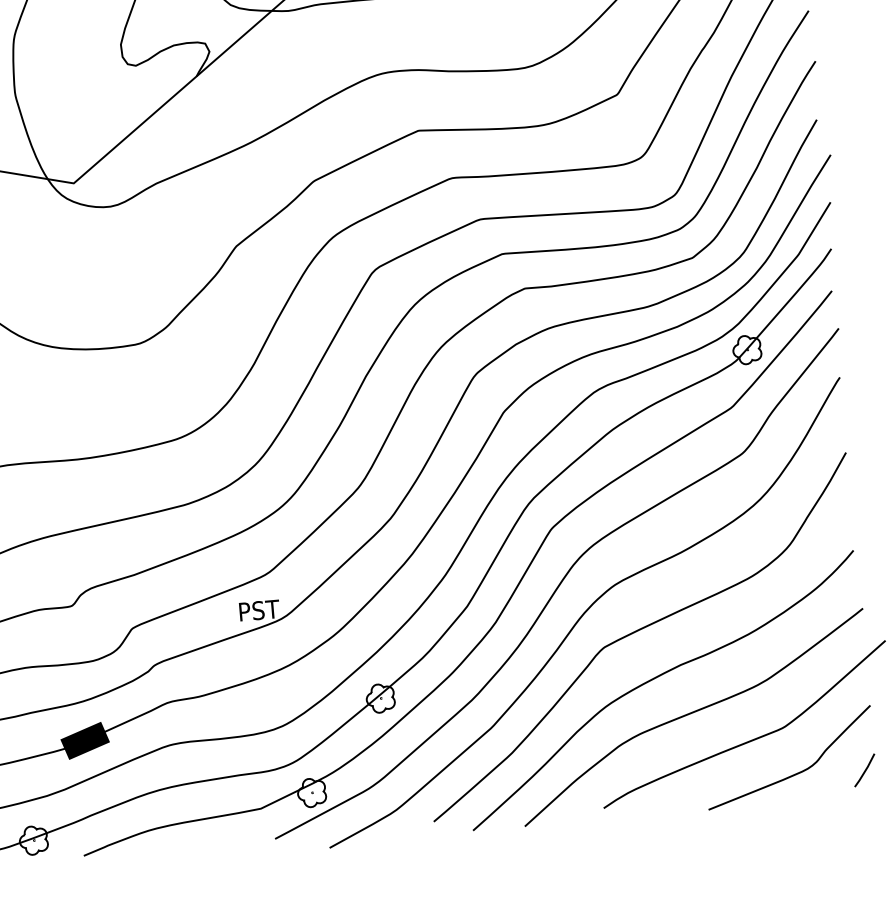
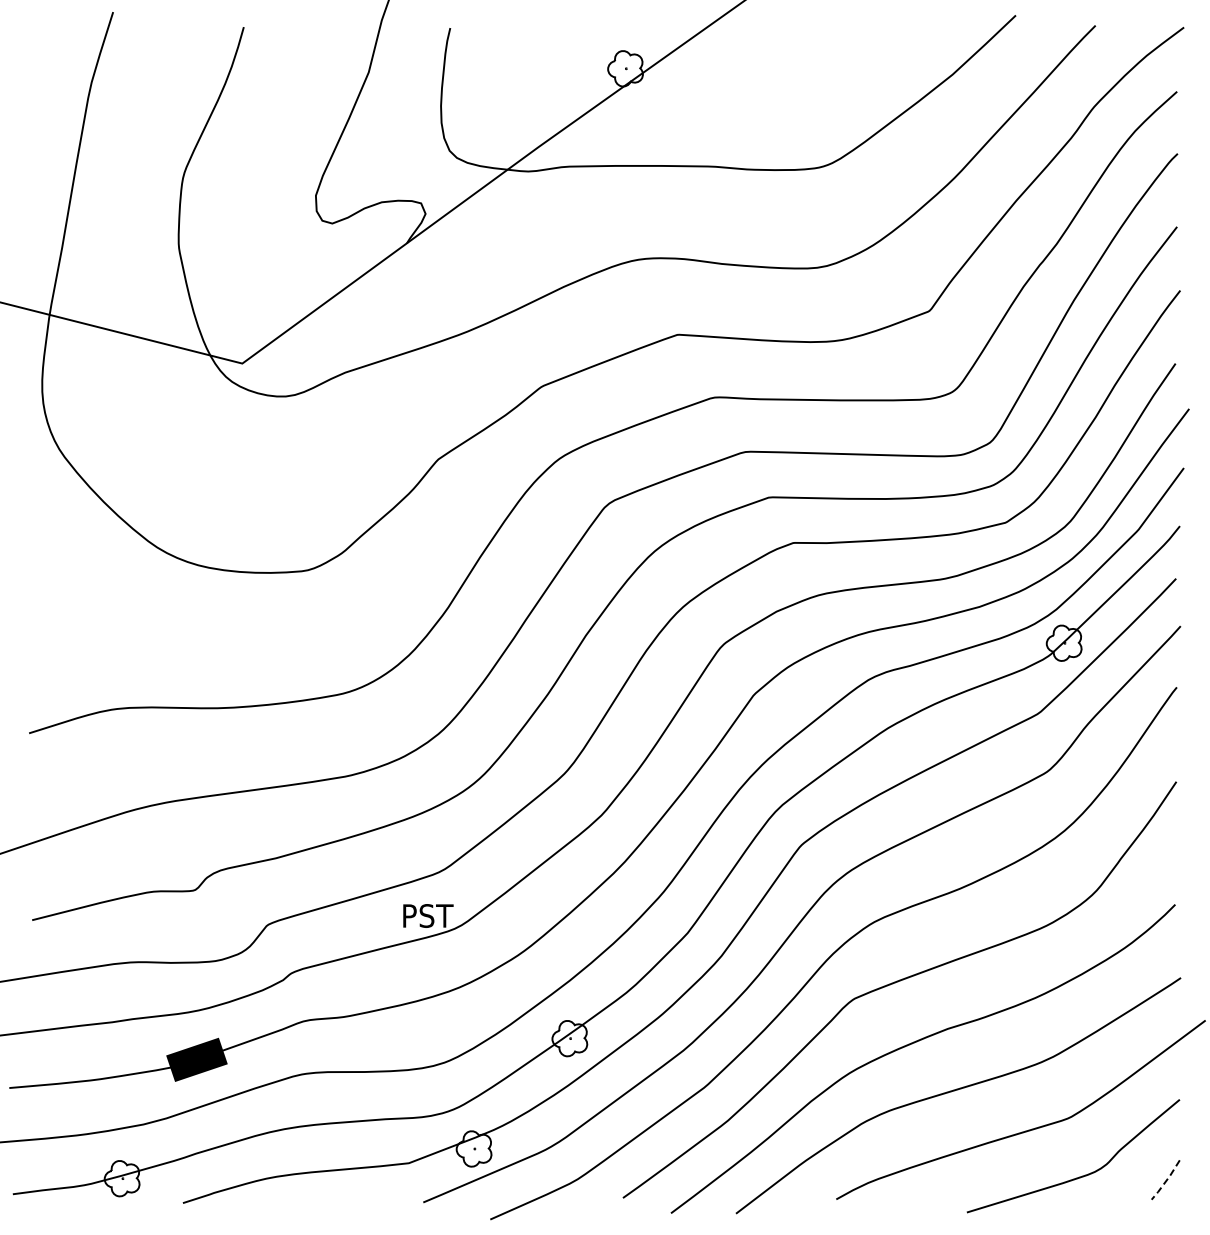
line: (865, 771) -> (1166, 1181), solid -> dashed

